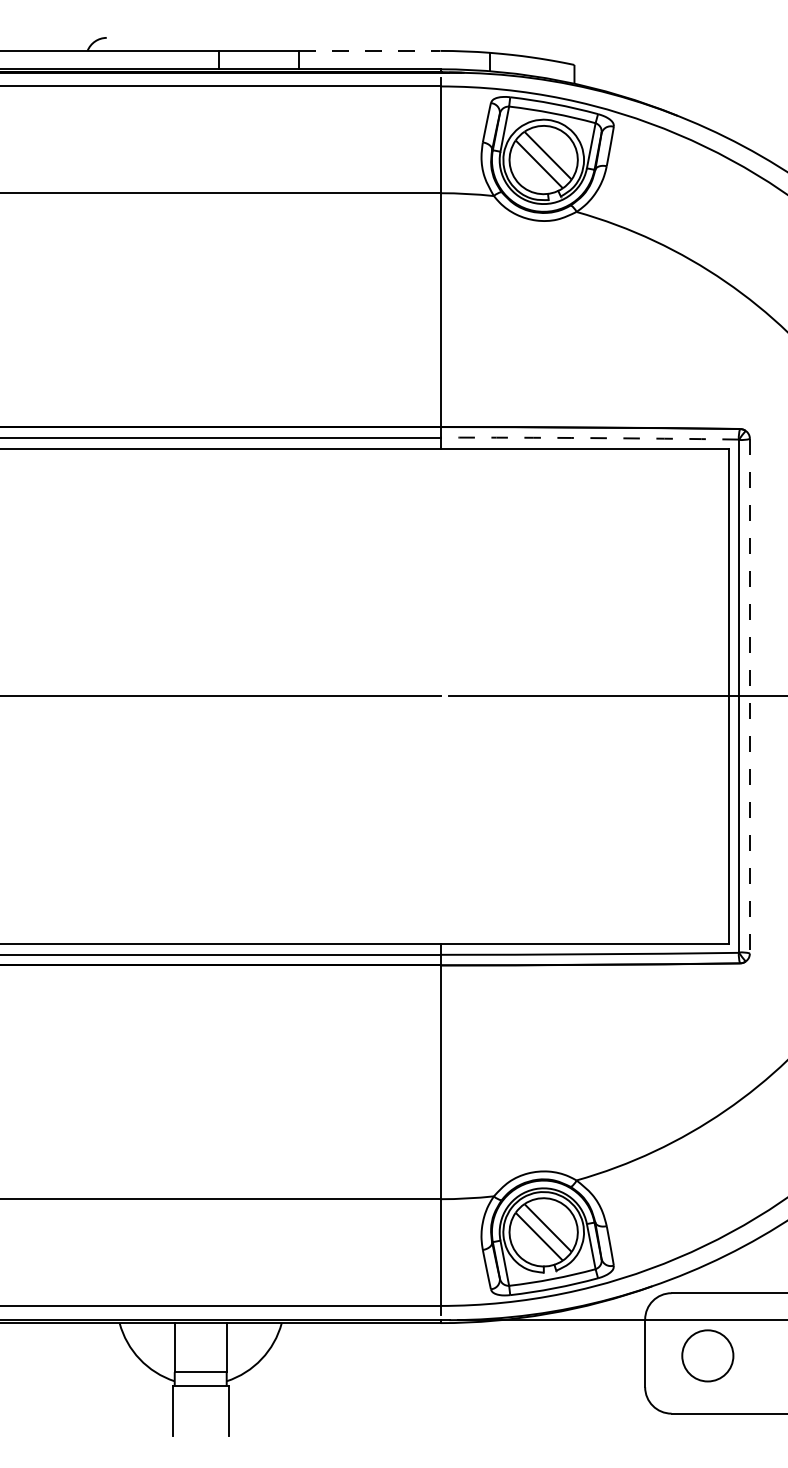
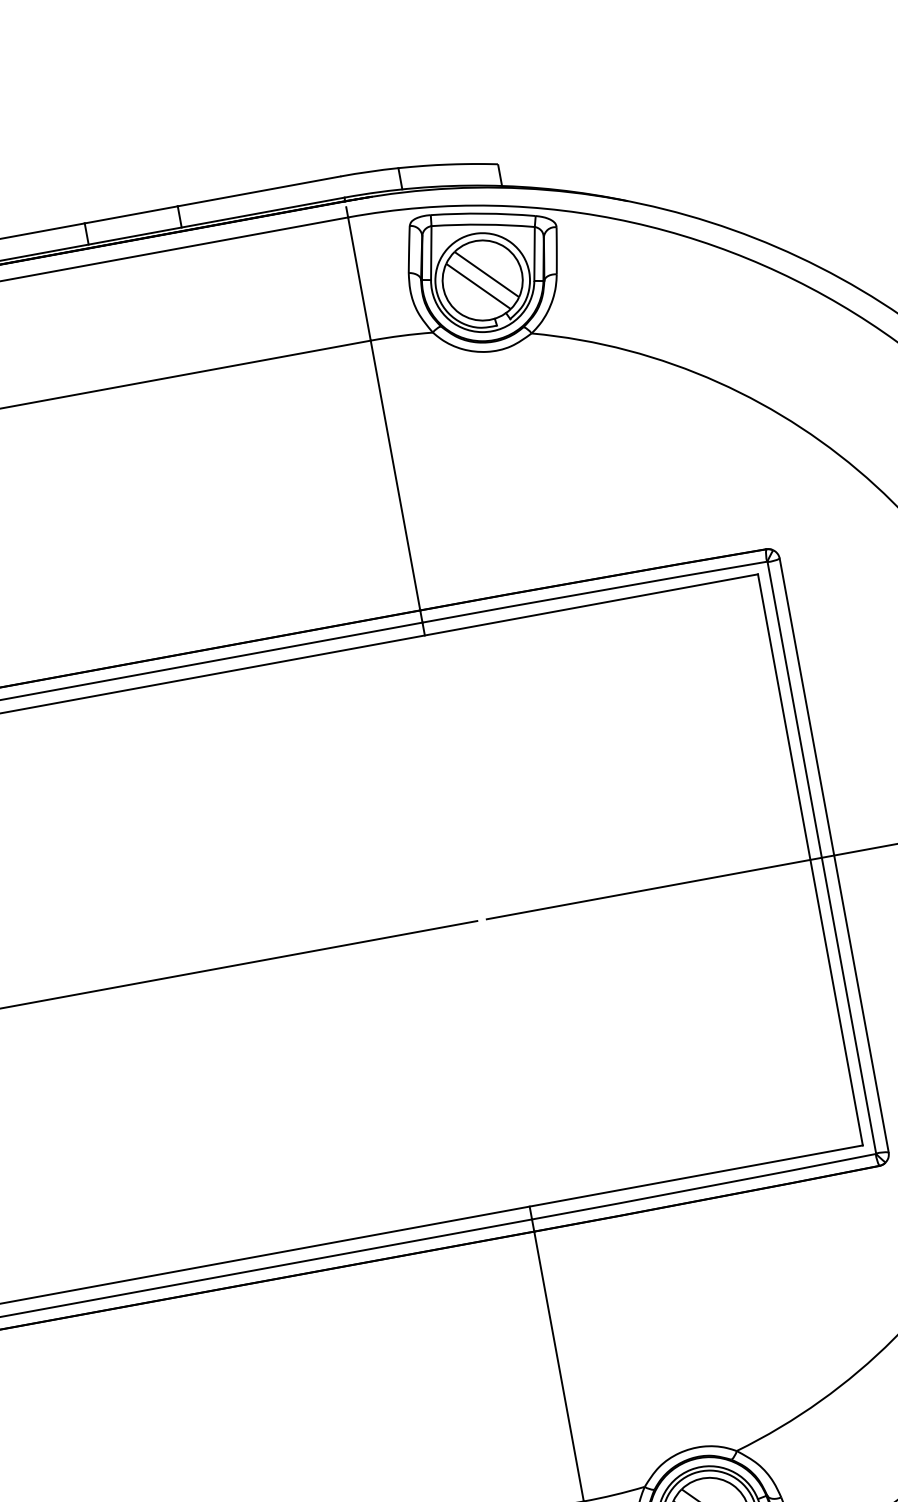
line: (370, 50) -> (259, 190), dashed -> solid
arc: (589, 438) -> (594, 592), dashed -> solid
line: (749, 696) -> (833, 855), dashed -> solid

